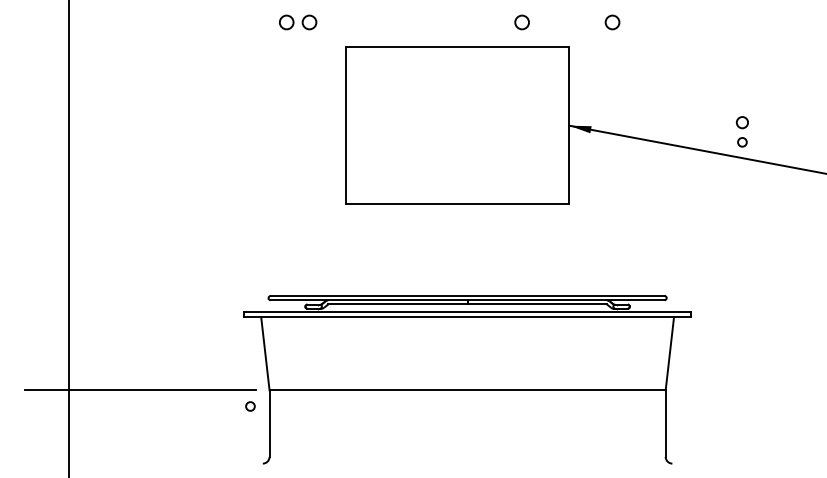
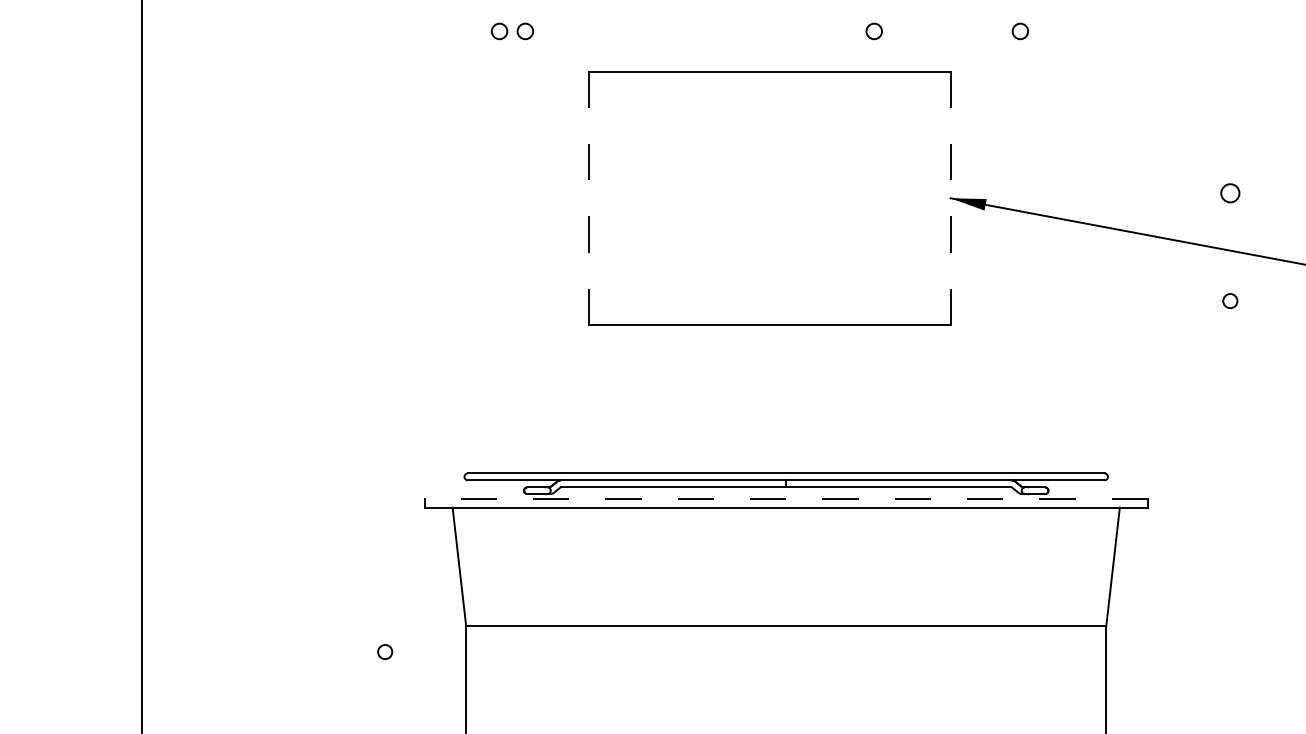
part: (298, 22) -> (512, 31), size x0.7
circle: (521, 22) -> (873, 31), size x0.7
circle: (612, 22) -> (1020, 31), size x0.7
line: (345, 125) -> (588, 197), solid -> dashed
line: (569, 126) -> (950, 199), solid -> dashed
circle: (742, 142) -> (1230, 301), moved
line: (467, 312) -> (786, 500), solid -> dashed
line: (139, 390) -> (255, 626), removed
circle: (250, 406) -> (385, 652), moved

